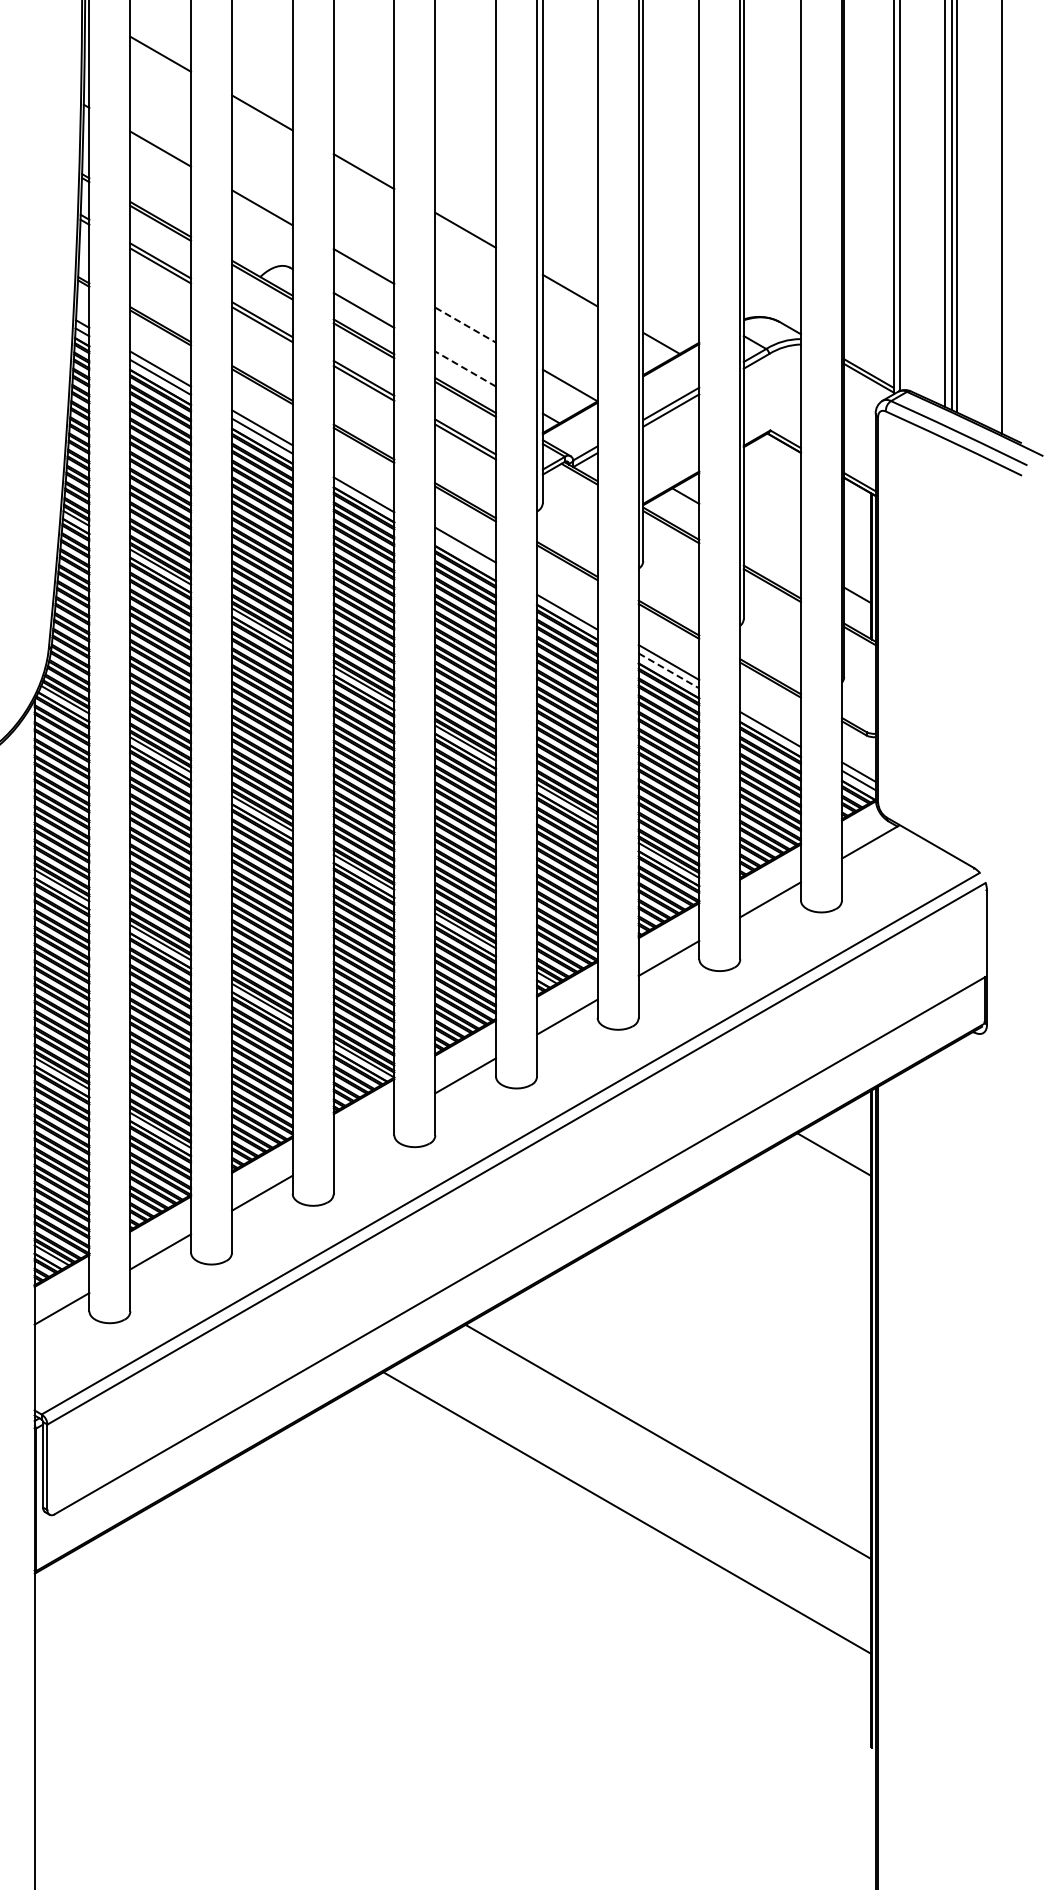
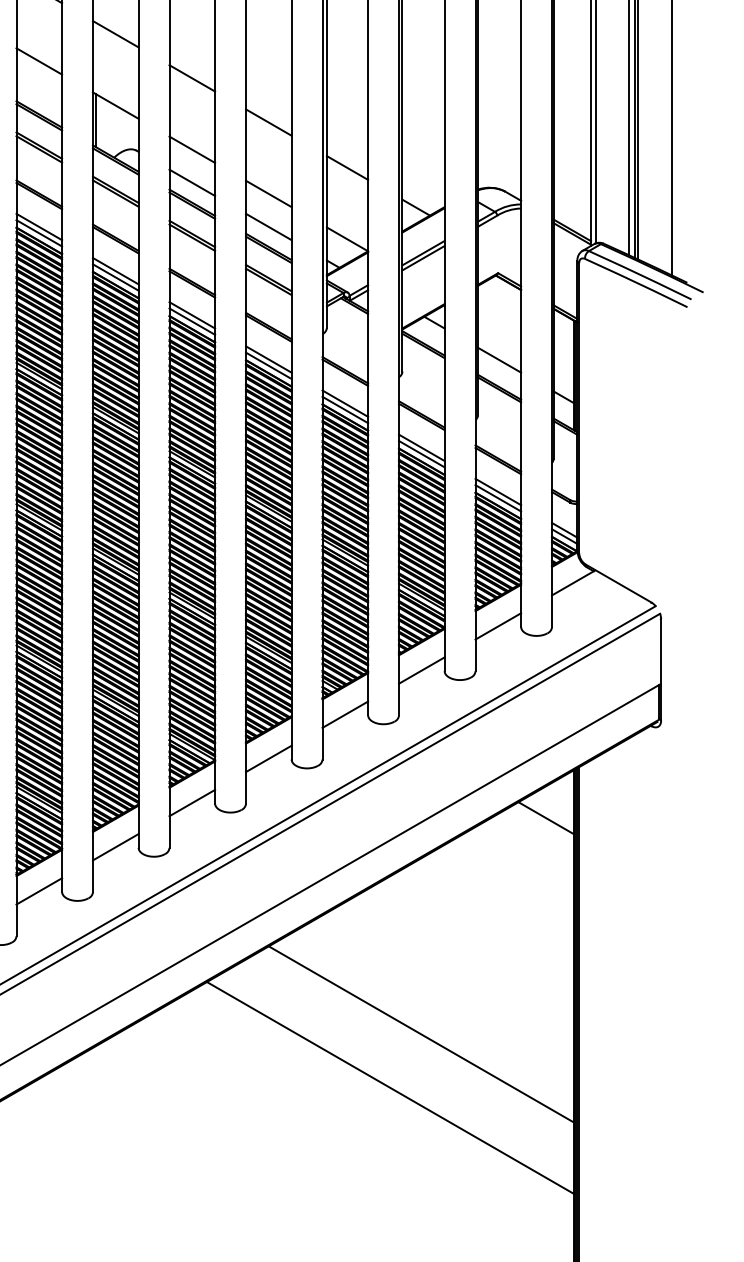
line: (236, 227) -> (96, 120), added
line: (465, 325) -> (268, 194), dashed -> solid
line: (465, 369) -> (268, 227), dashed -> solid
line: (363, 486) -> (191, 315), added
line: (771, 545) -> (498, 359), added
line: (465, 553) -> (268, 365), added
line: (567, 603) -> (345, 403), added
line: (669, 670) -> (422, 453), dashed -> solid
line: (770, 720) -> (498, 491), added
line: (363, 1134) -> (191, 803), added

